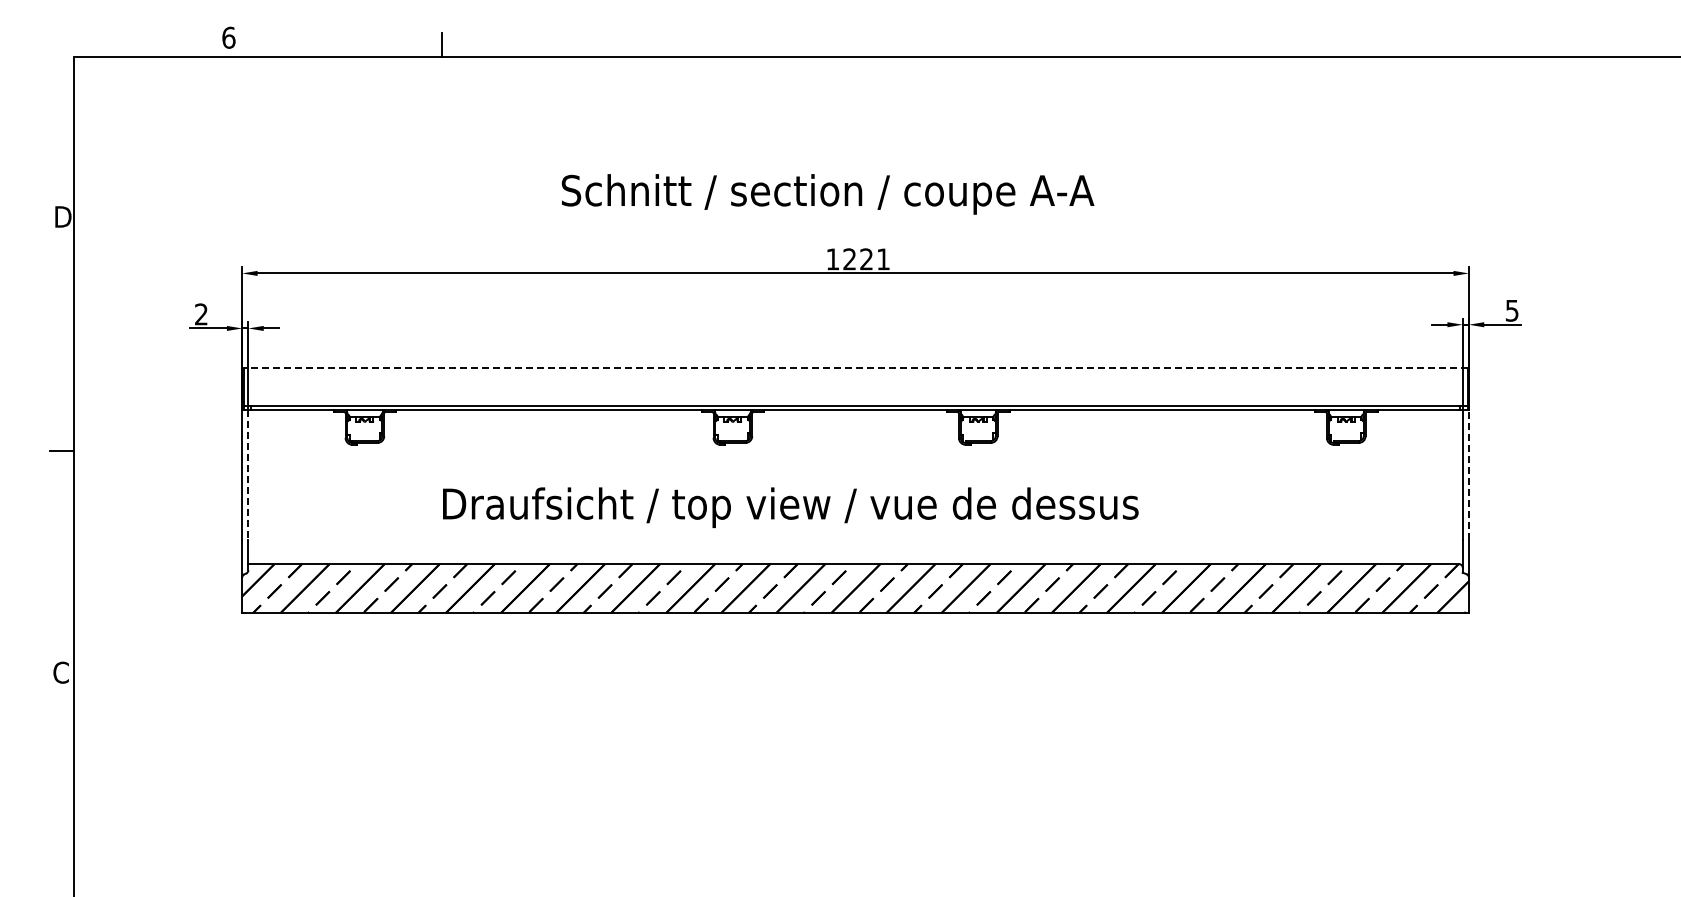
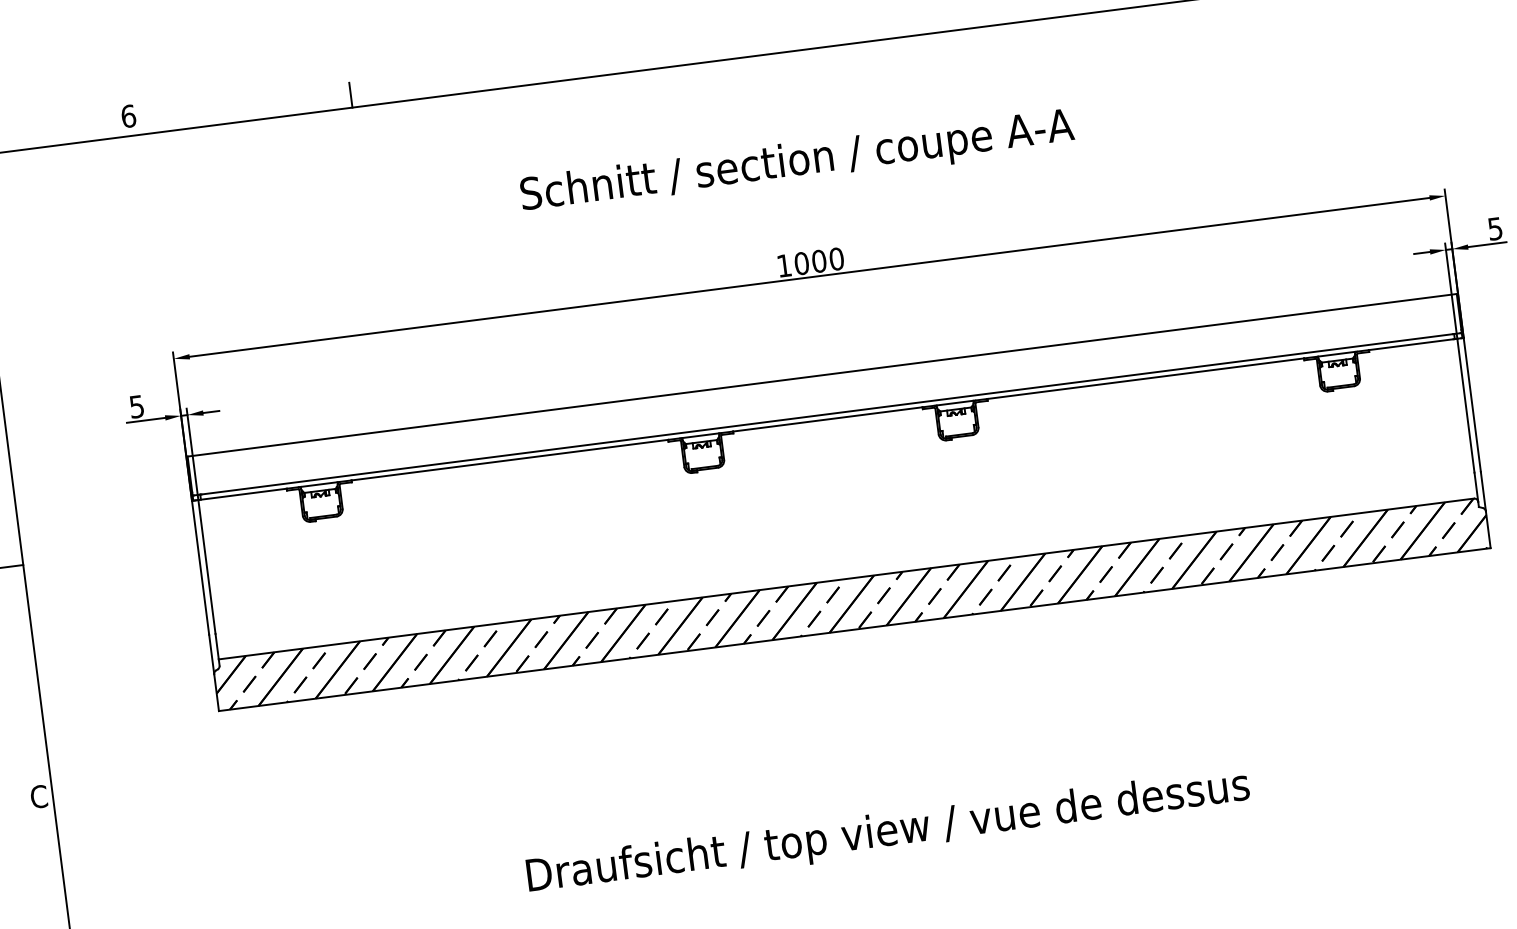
text: (827, 194) -> (797, 163), moved
text: (866, 259) -> (819, 261), 1221 -> 1000
text: (201, 314) -> (137, 406), 2 -> 5
line: (855, 367) -> (822, 374), dashed -> solid
line: (248, 475) -> (207, 567), dashed -> solid
line: (1468, 475) -> (1471, 405), dashed -> solid
text: (790, 507) -> (888, 833), moved

